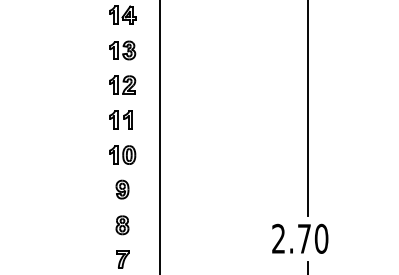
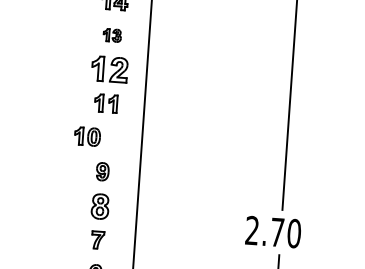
part: (122, 50) -> (112, 35), size x0.7
part: (122, 84) -> (109, 68), size x1.4
part: (122, 154) -> (87, 136), moved
part: (122, 225) -> (100, 206), size x1.4

